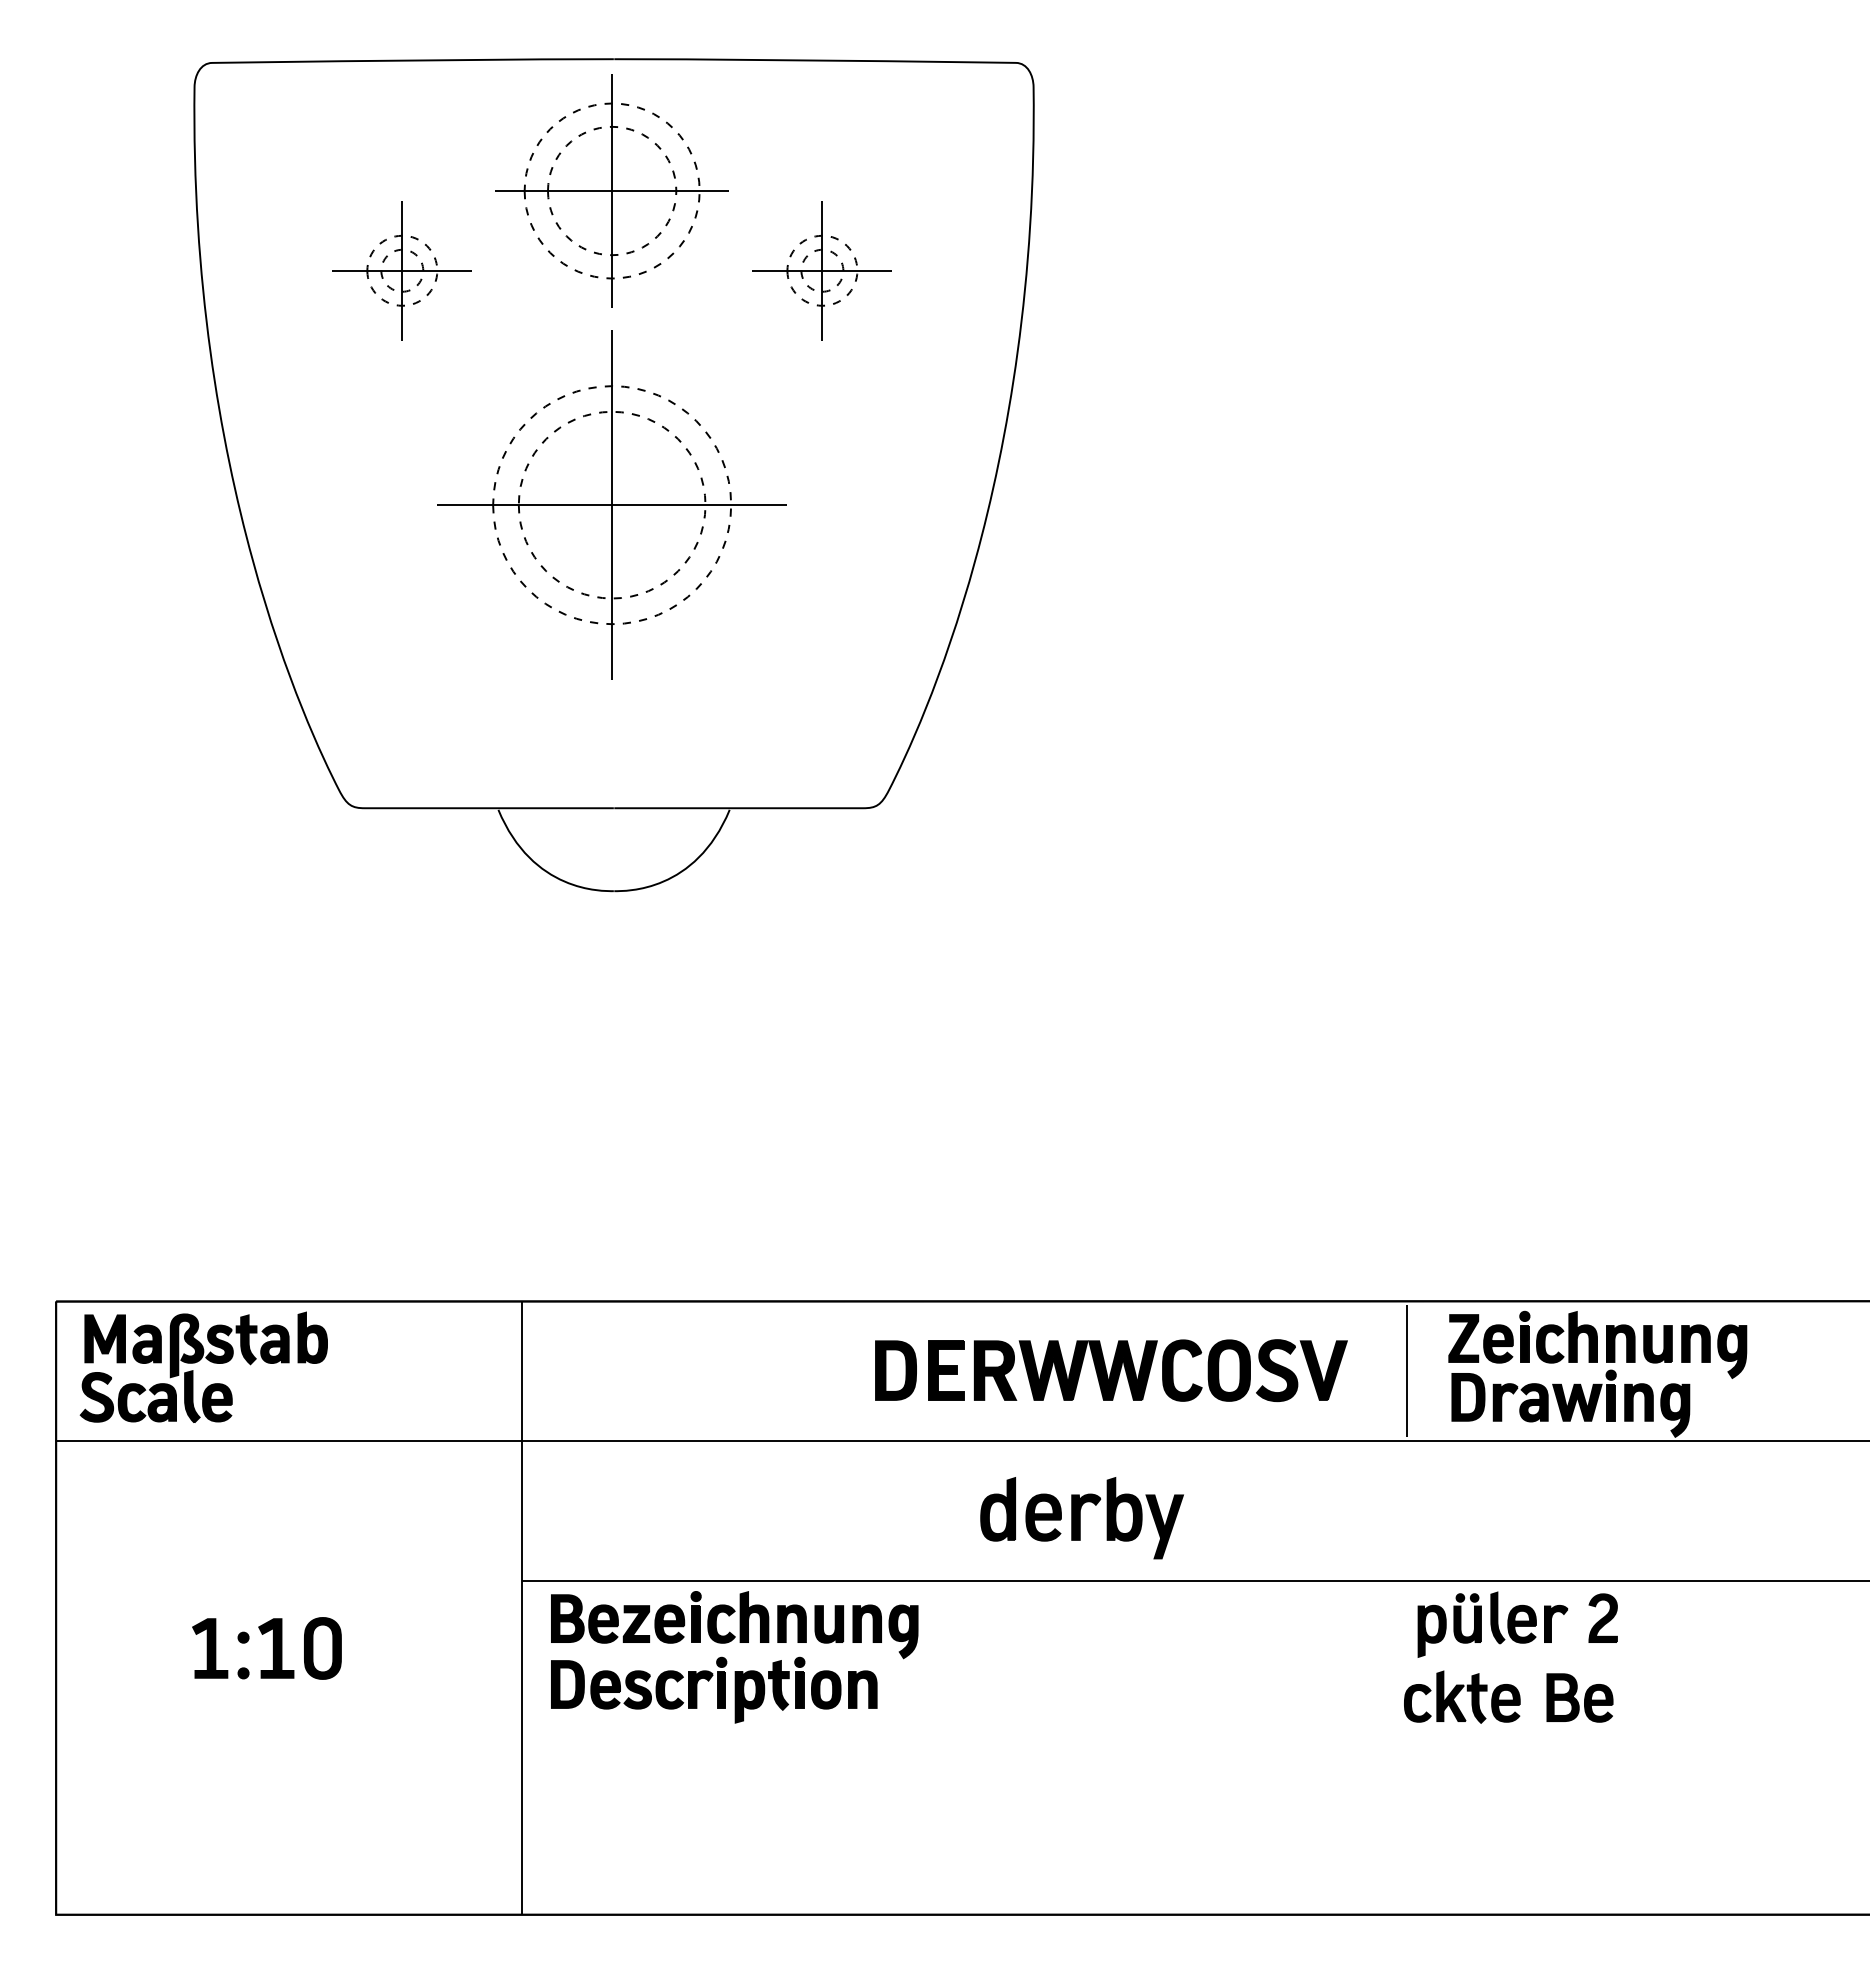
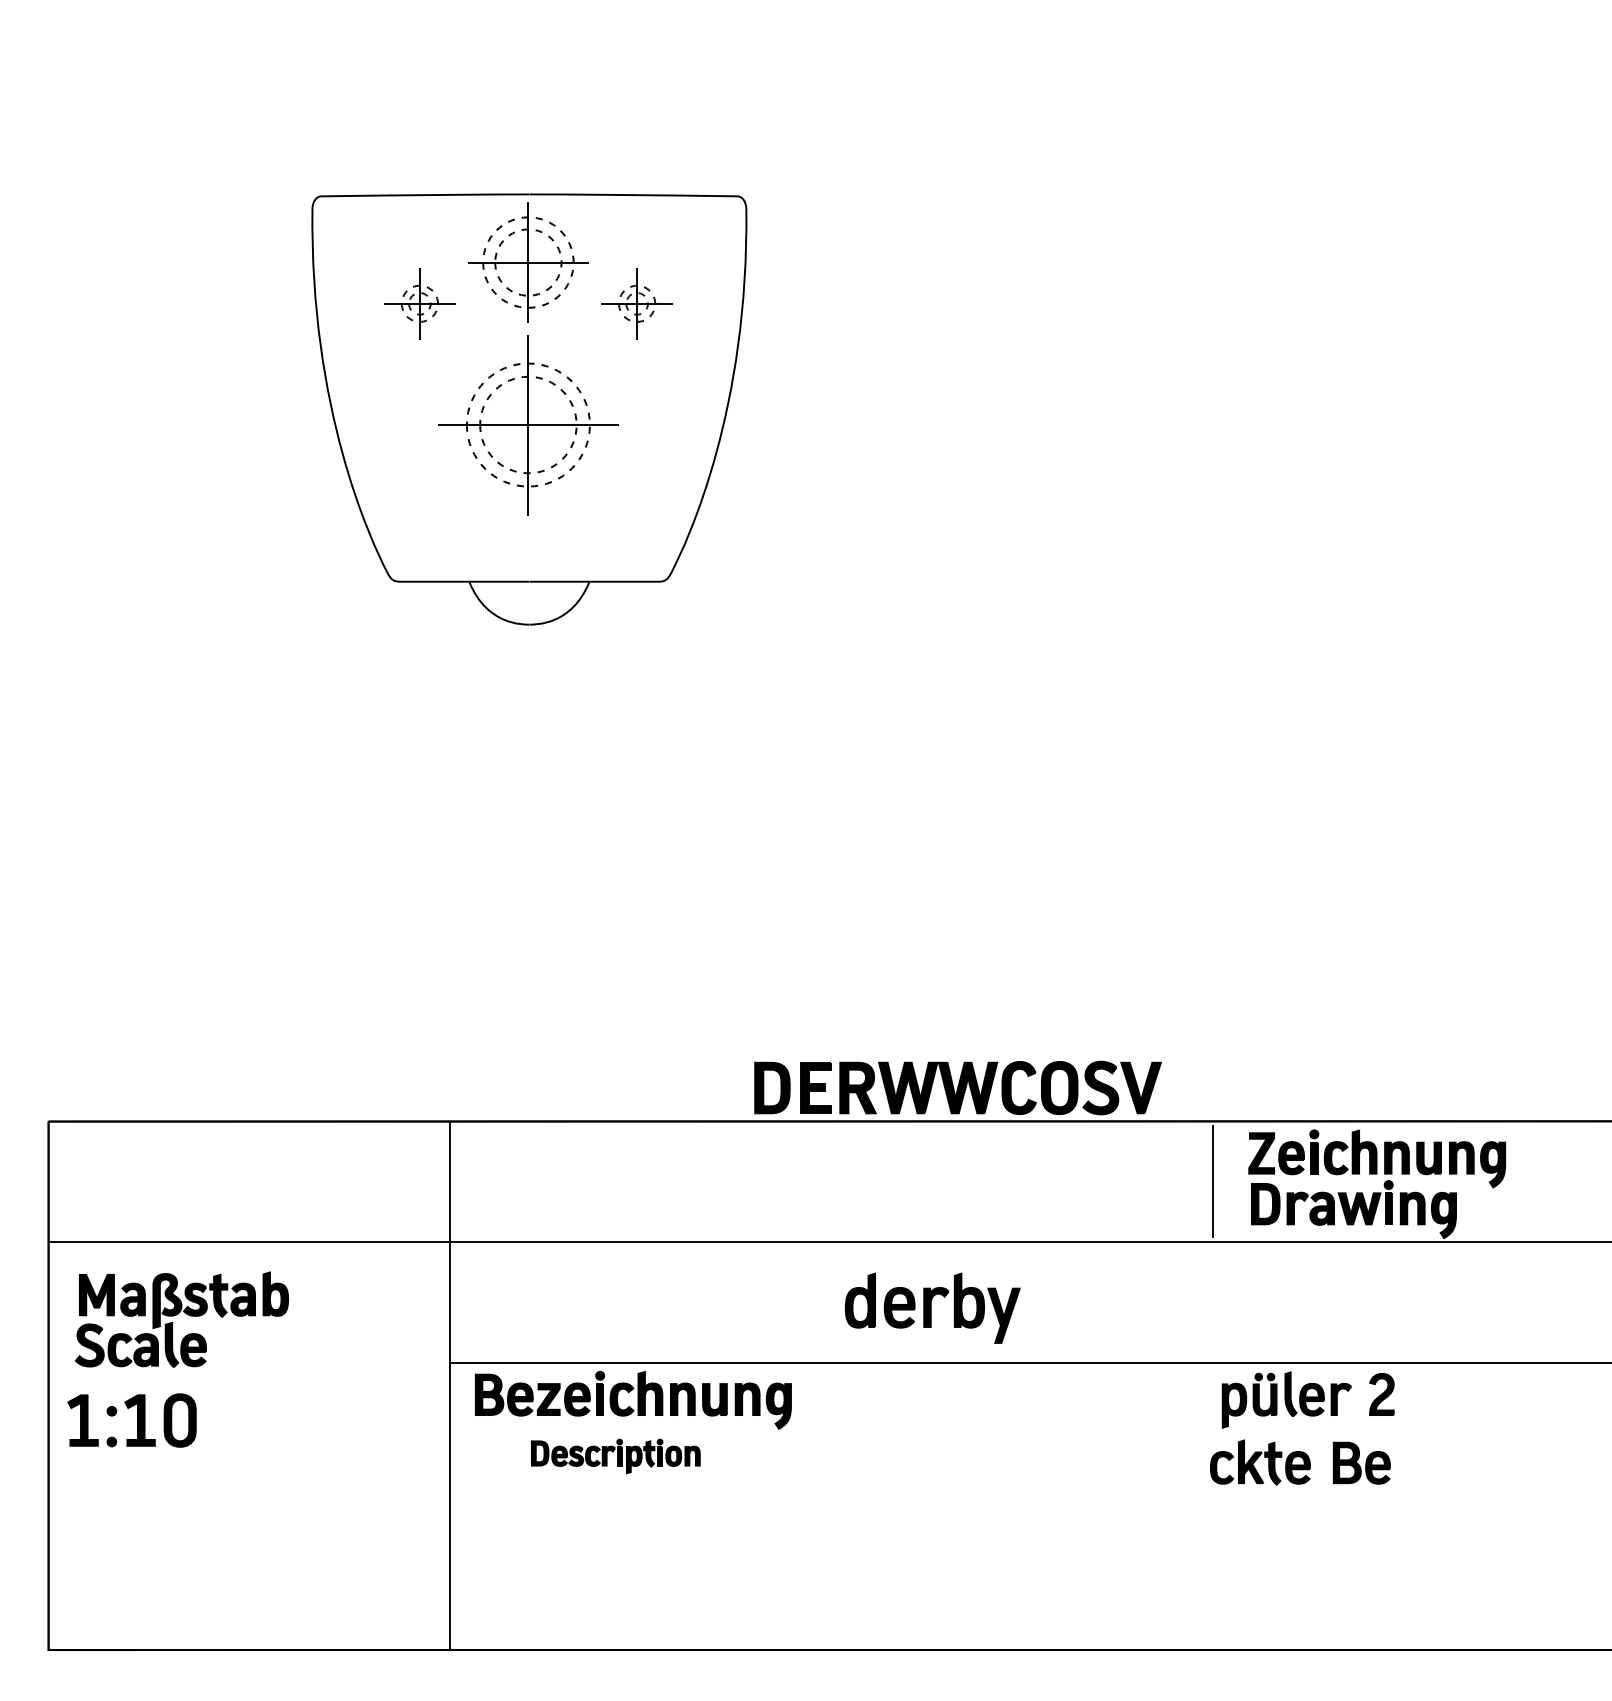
part: (613, 475) -> (528, 409), size x0.6
part: (199, 1361) -> (178, 1314), moved
part: (1111, 1370) -> (958, 1087), moved
part: (273, 1648) -> (137, 1420), moved
part: (714, 1689) -> (615, 1455), size x0.6

